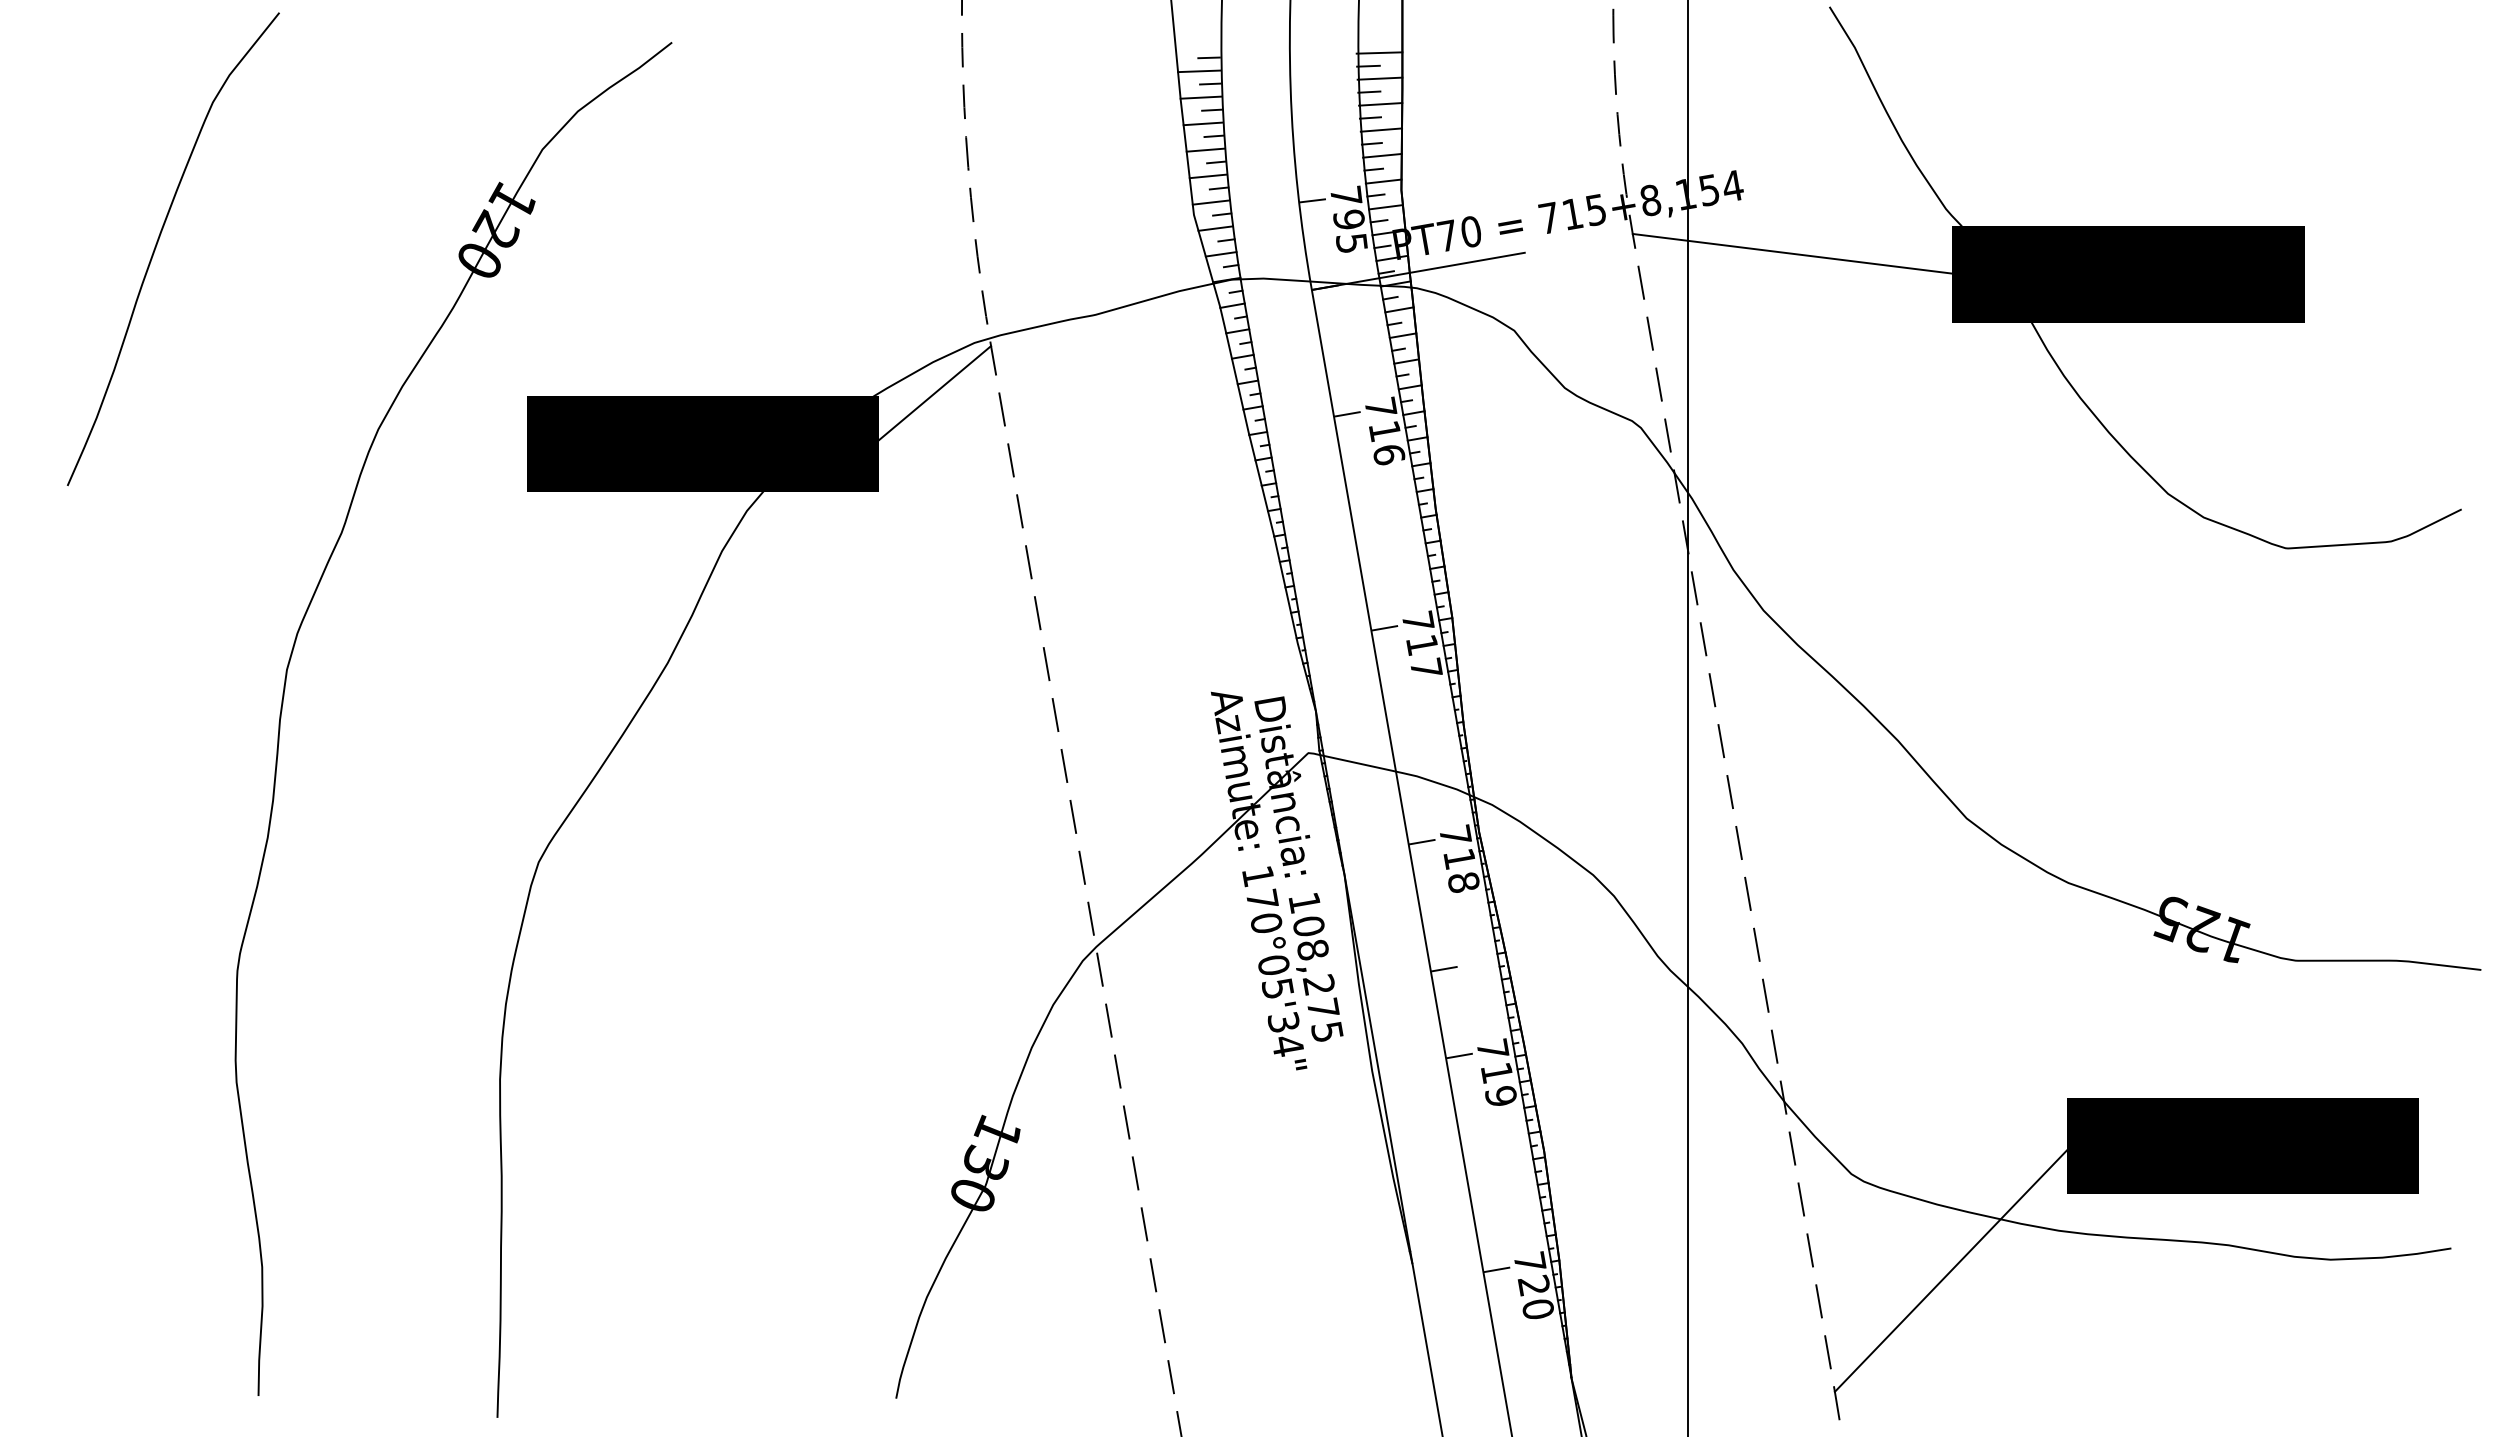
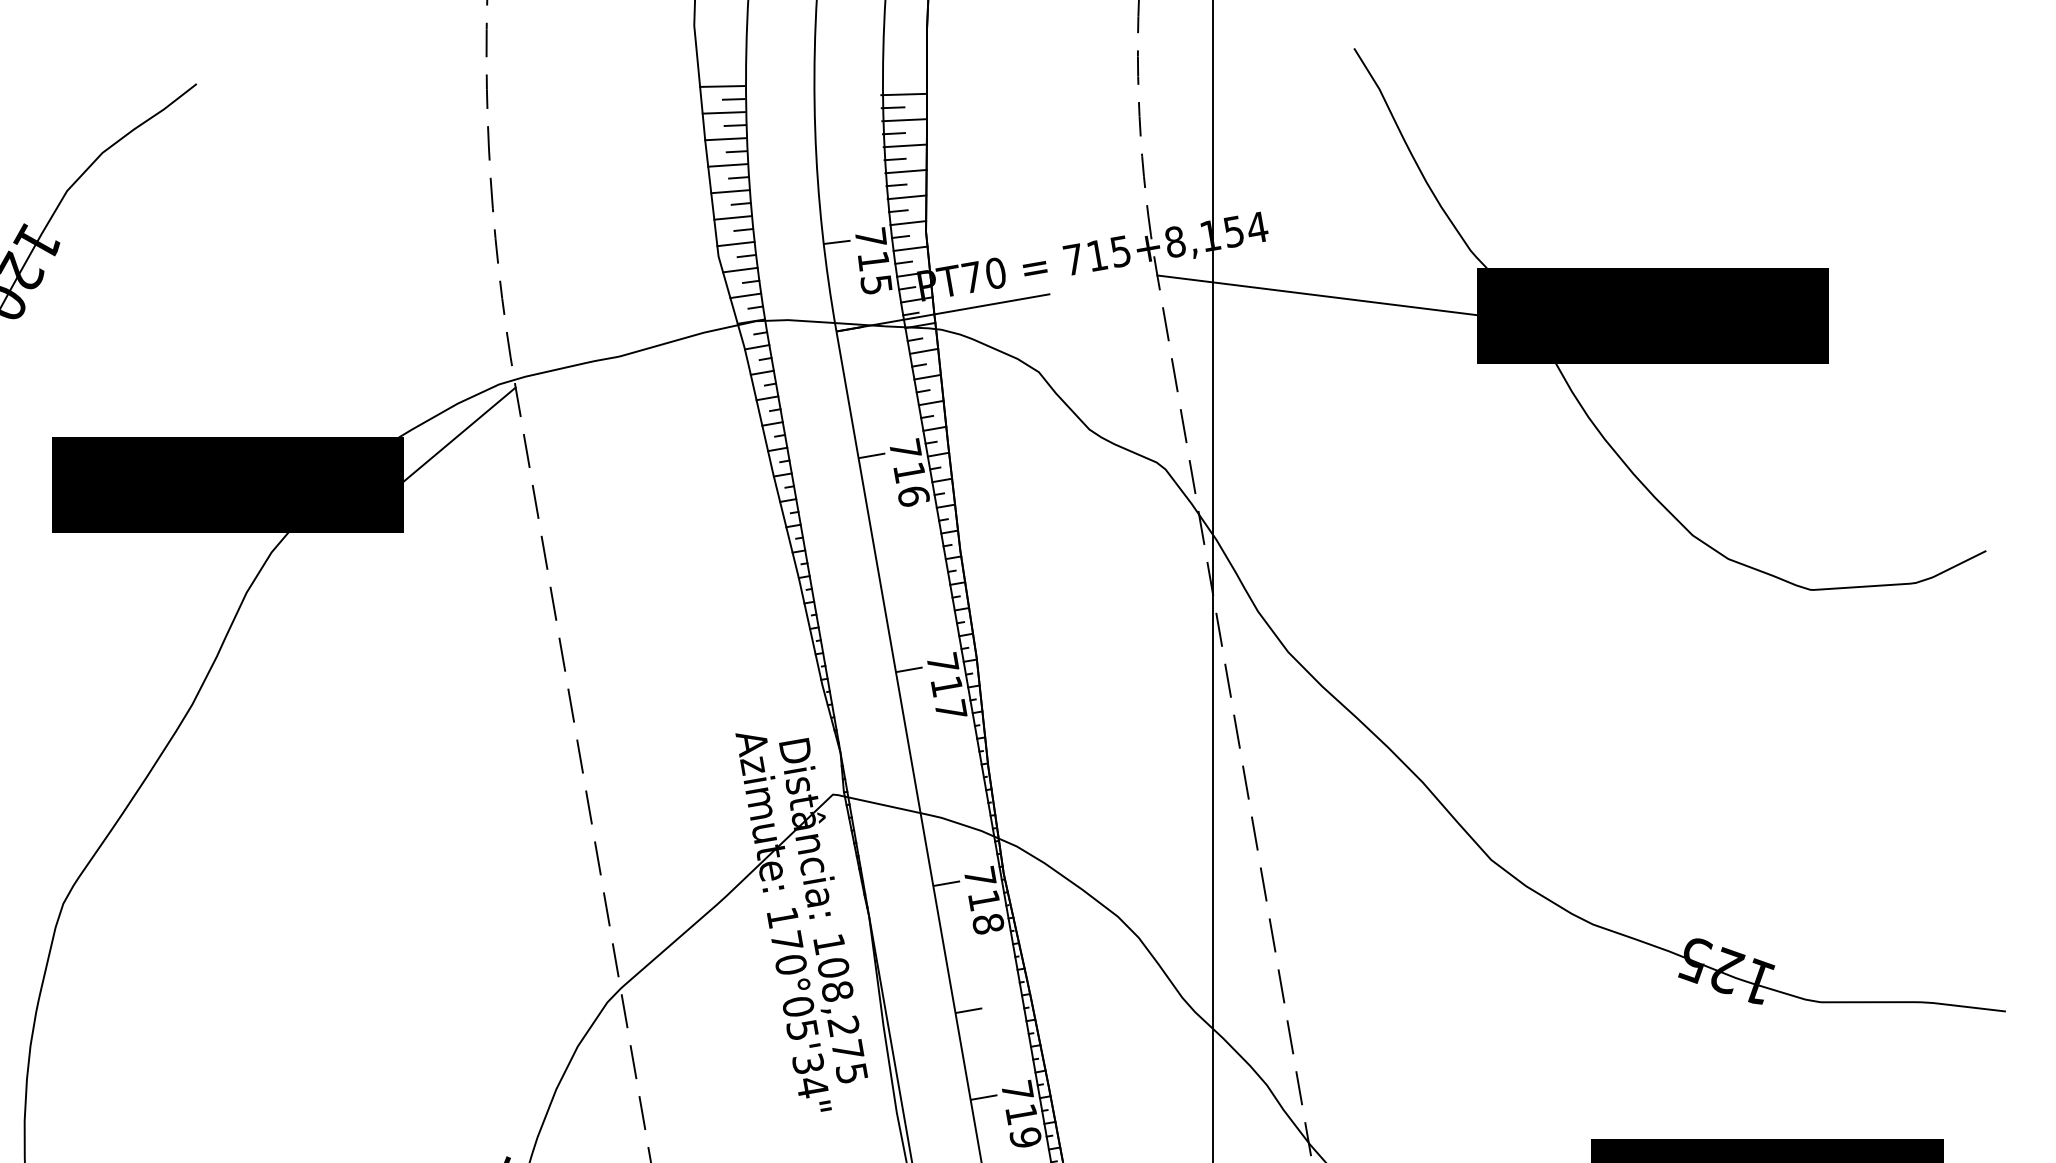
line: (1197, 44) -> (722, 86), added
text: (1348, 219) -> (873, 261), 795 -> 715

